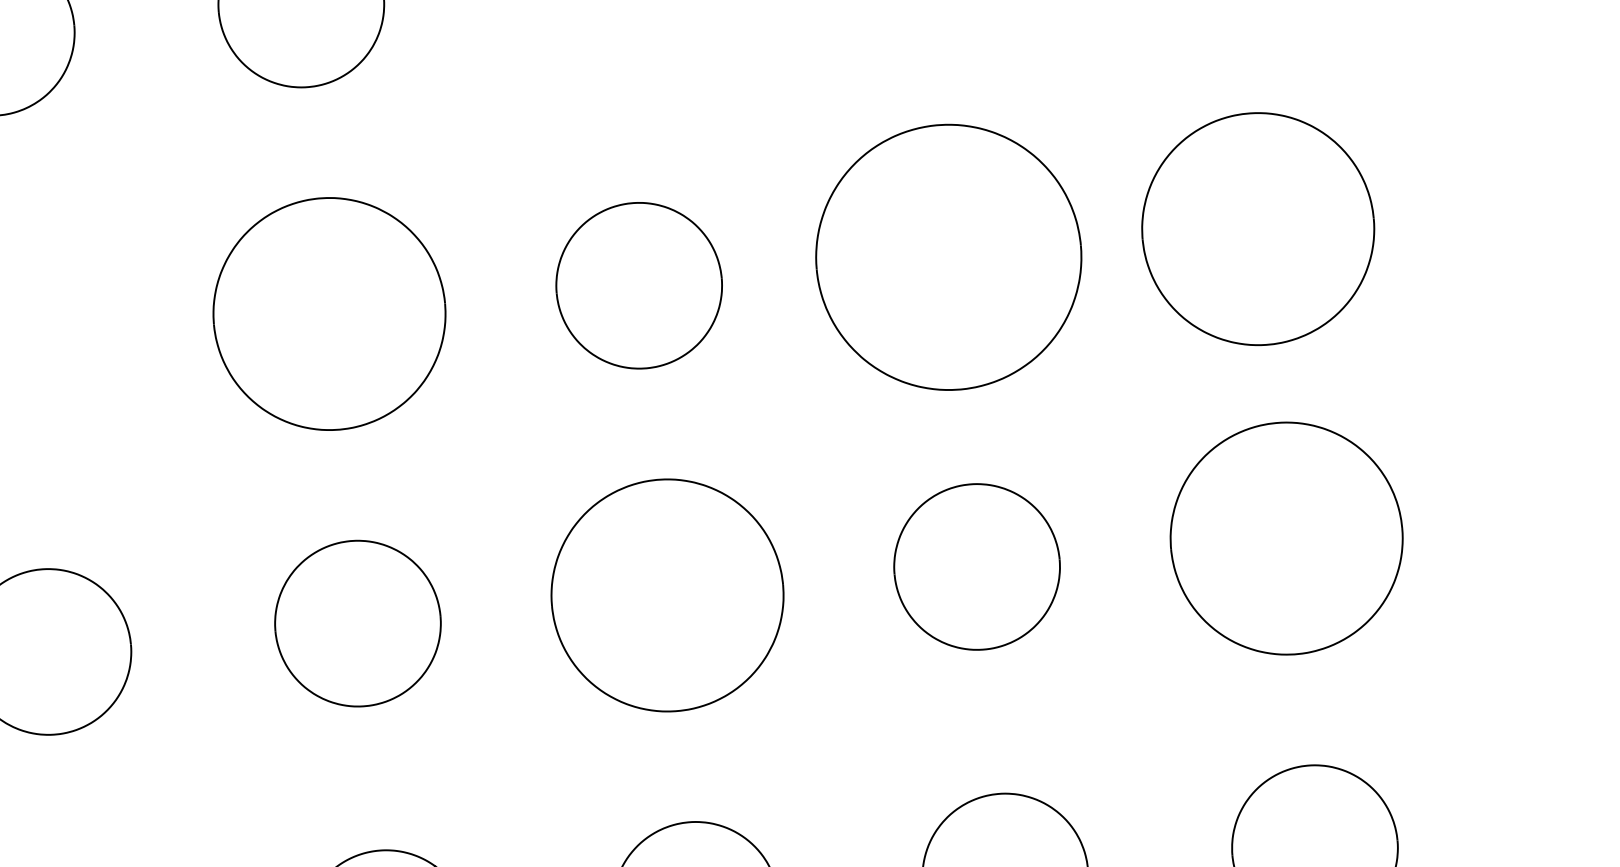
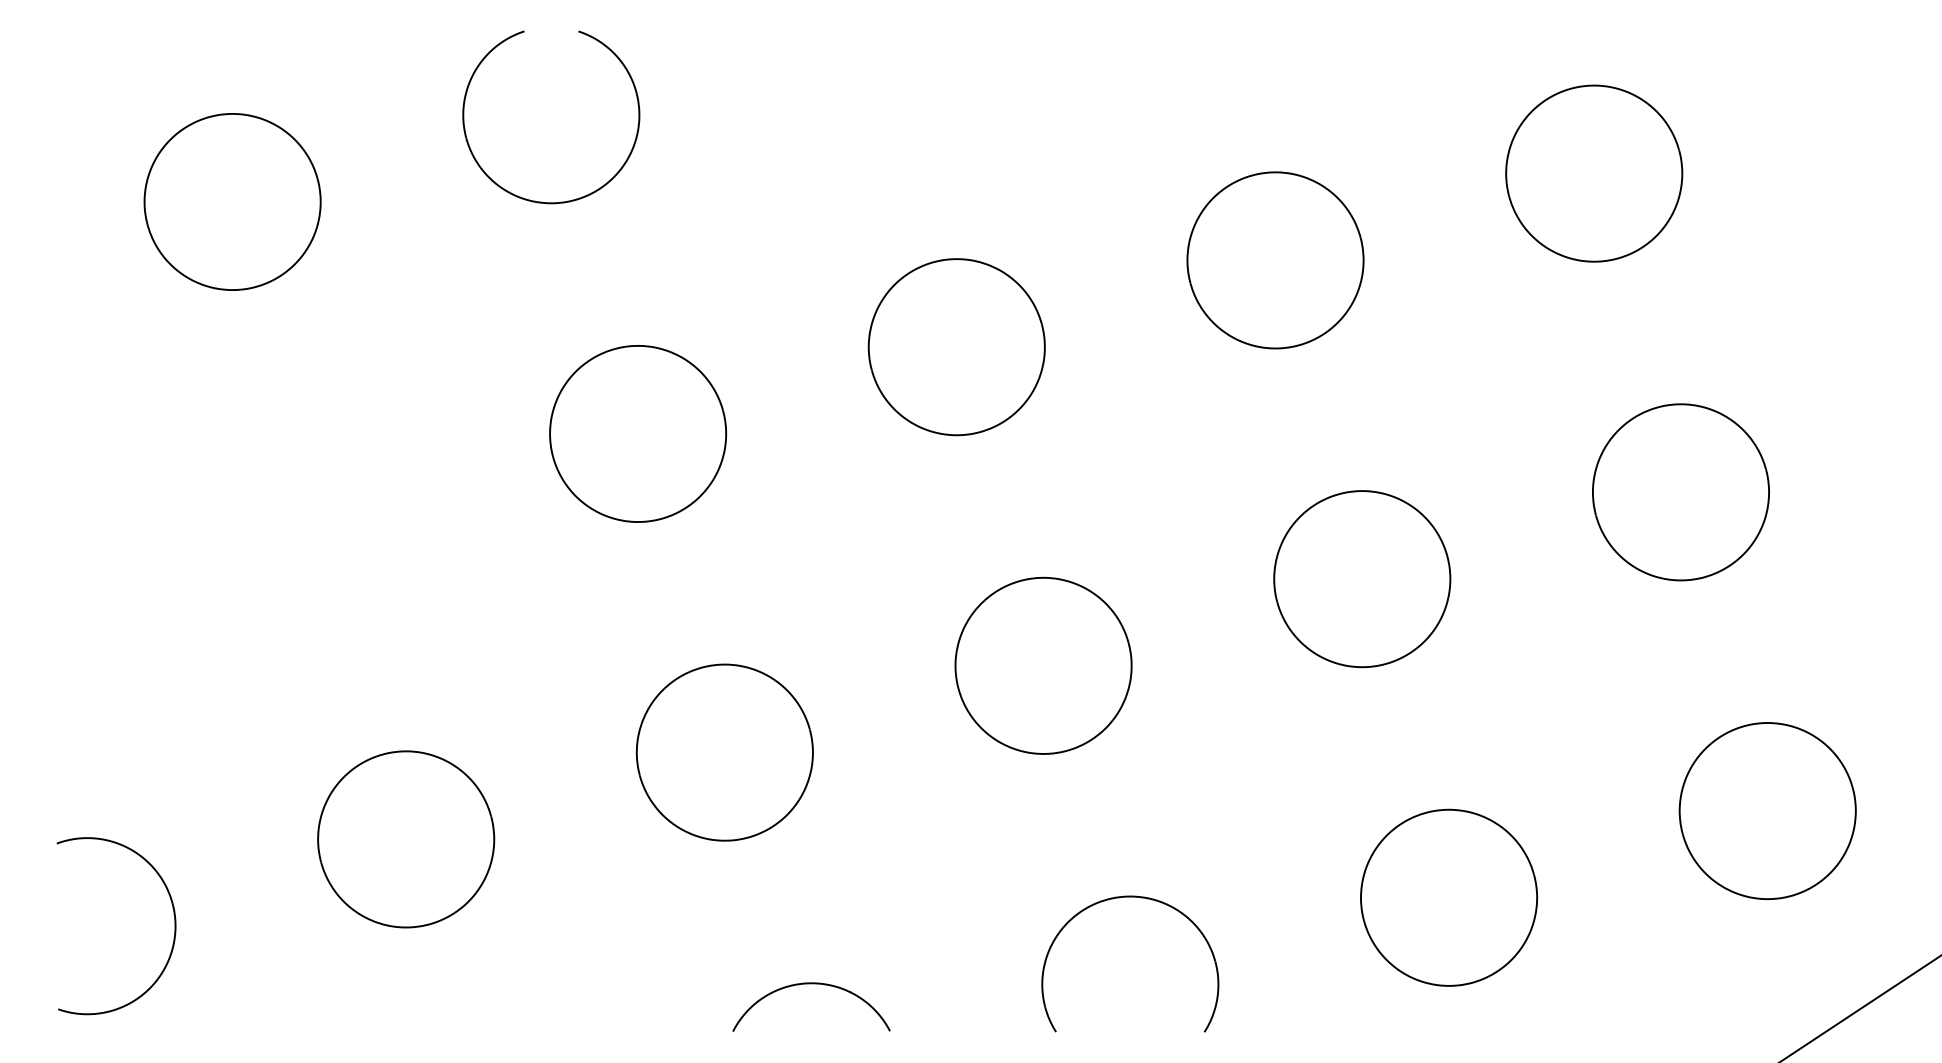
part: (1258, 228) -> (1594, 173), size x0.71
part: (948, 257) -> (1275, 260), size x0.62
part: (330, 313) -> (638, 433), size x0.71
part: (1286, 538) -> (1680, 492), size x0.71
part: (667, 594) -> (1043, 665), size x0.71

